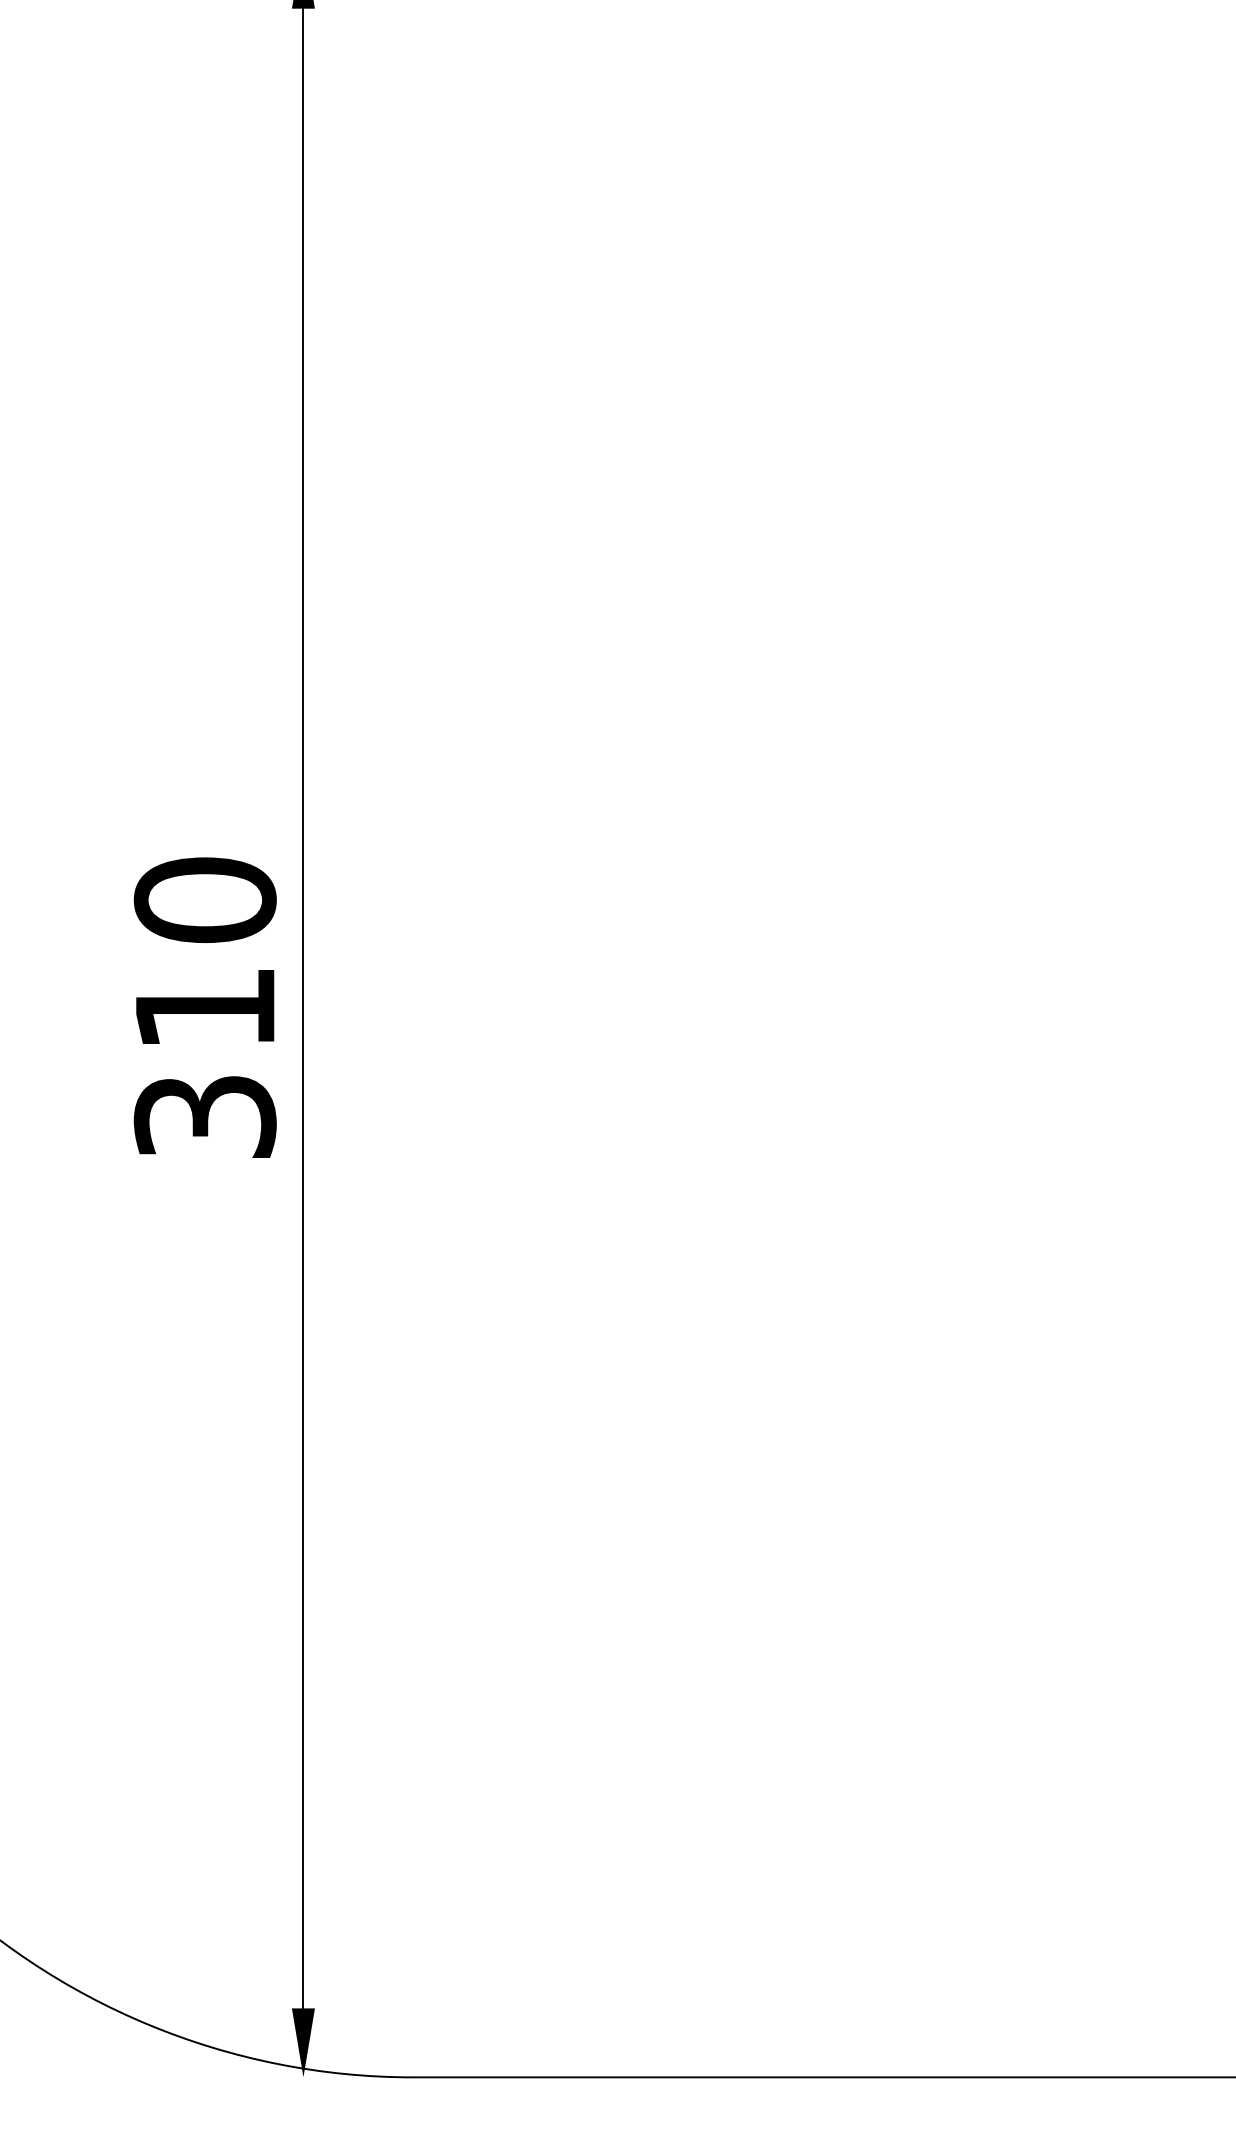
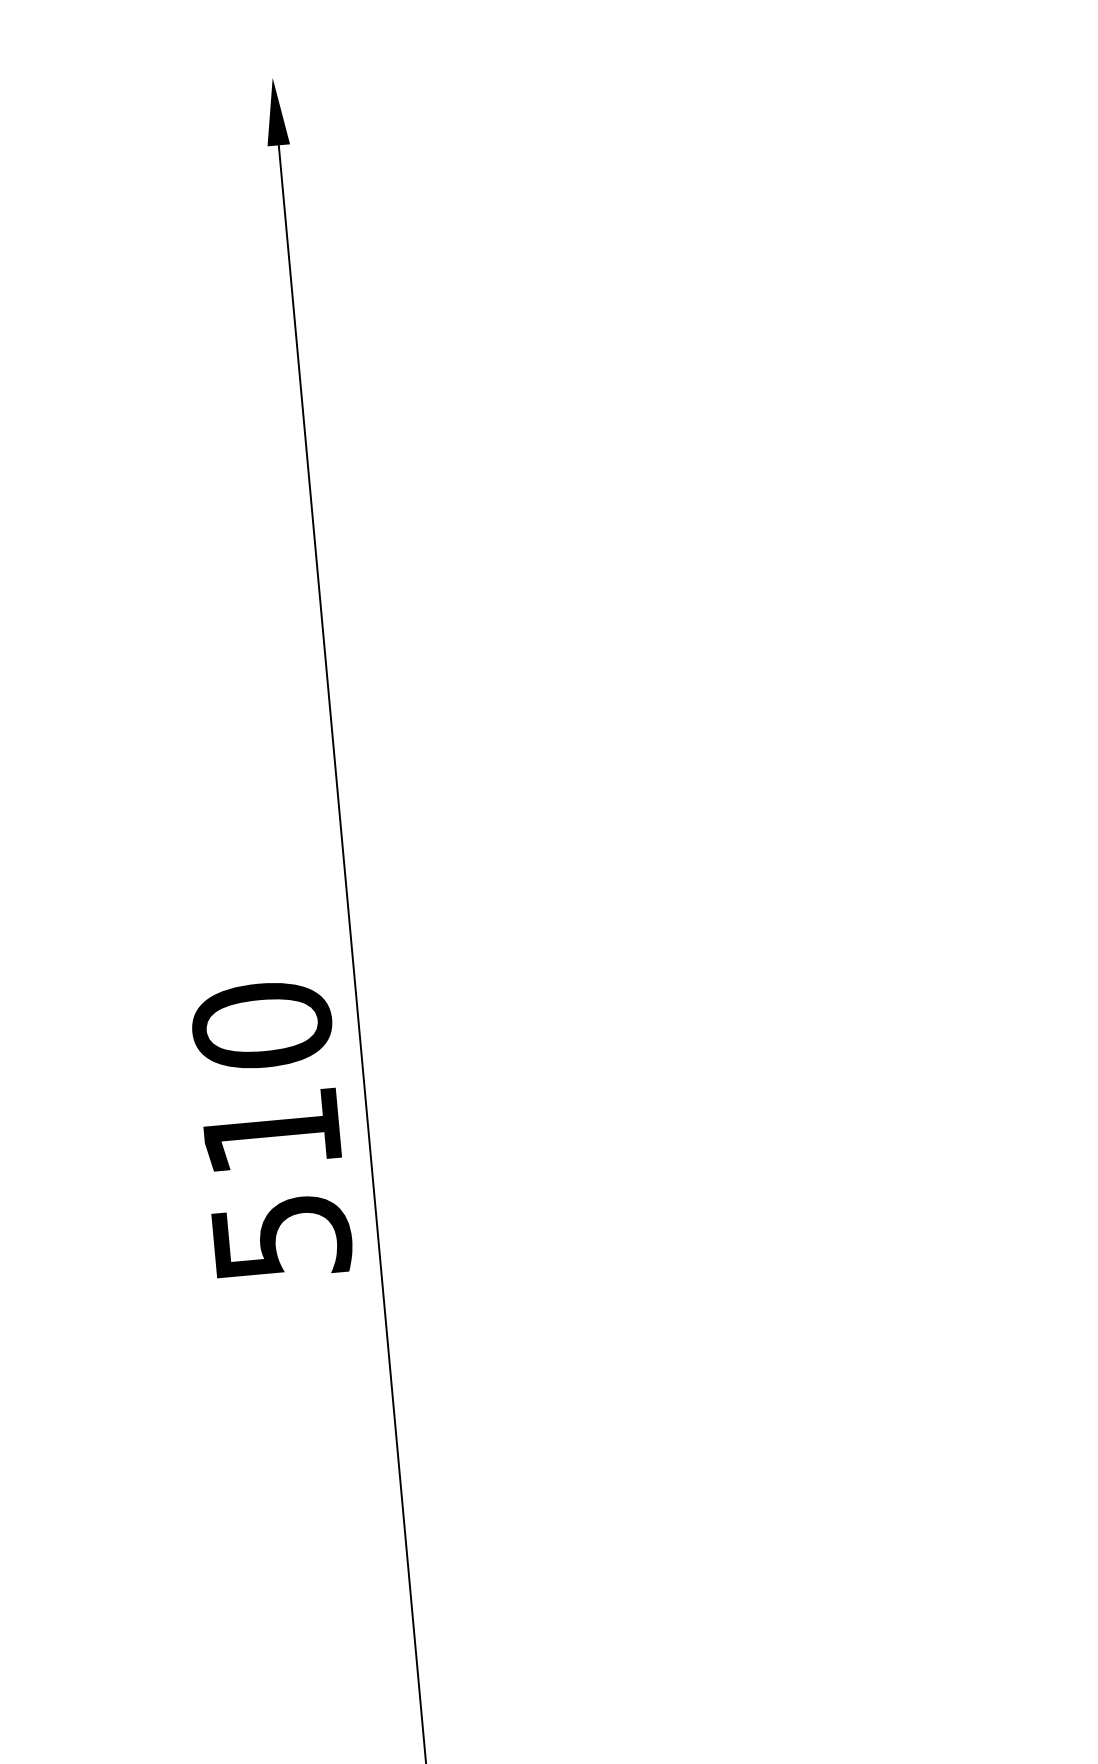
text: (204, 1116) -> (280, 1237), 310 -> 510

